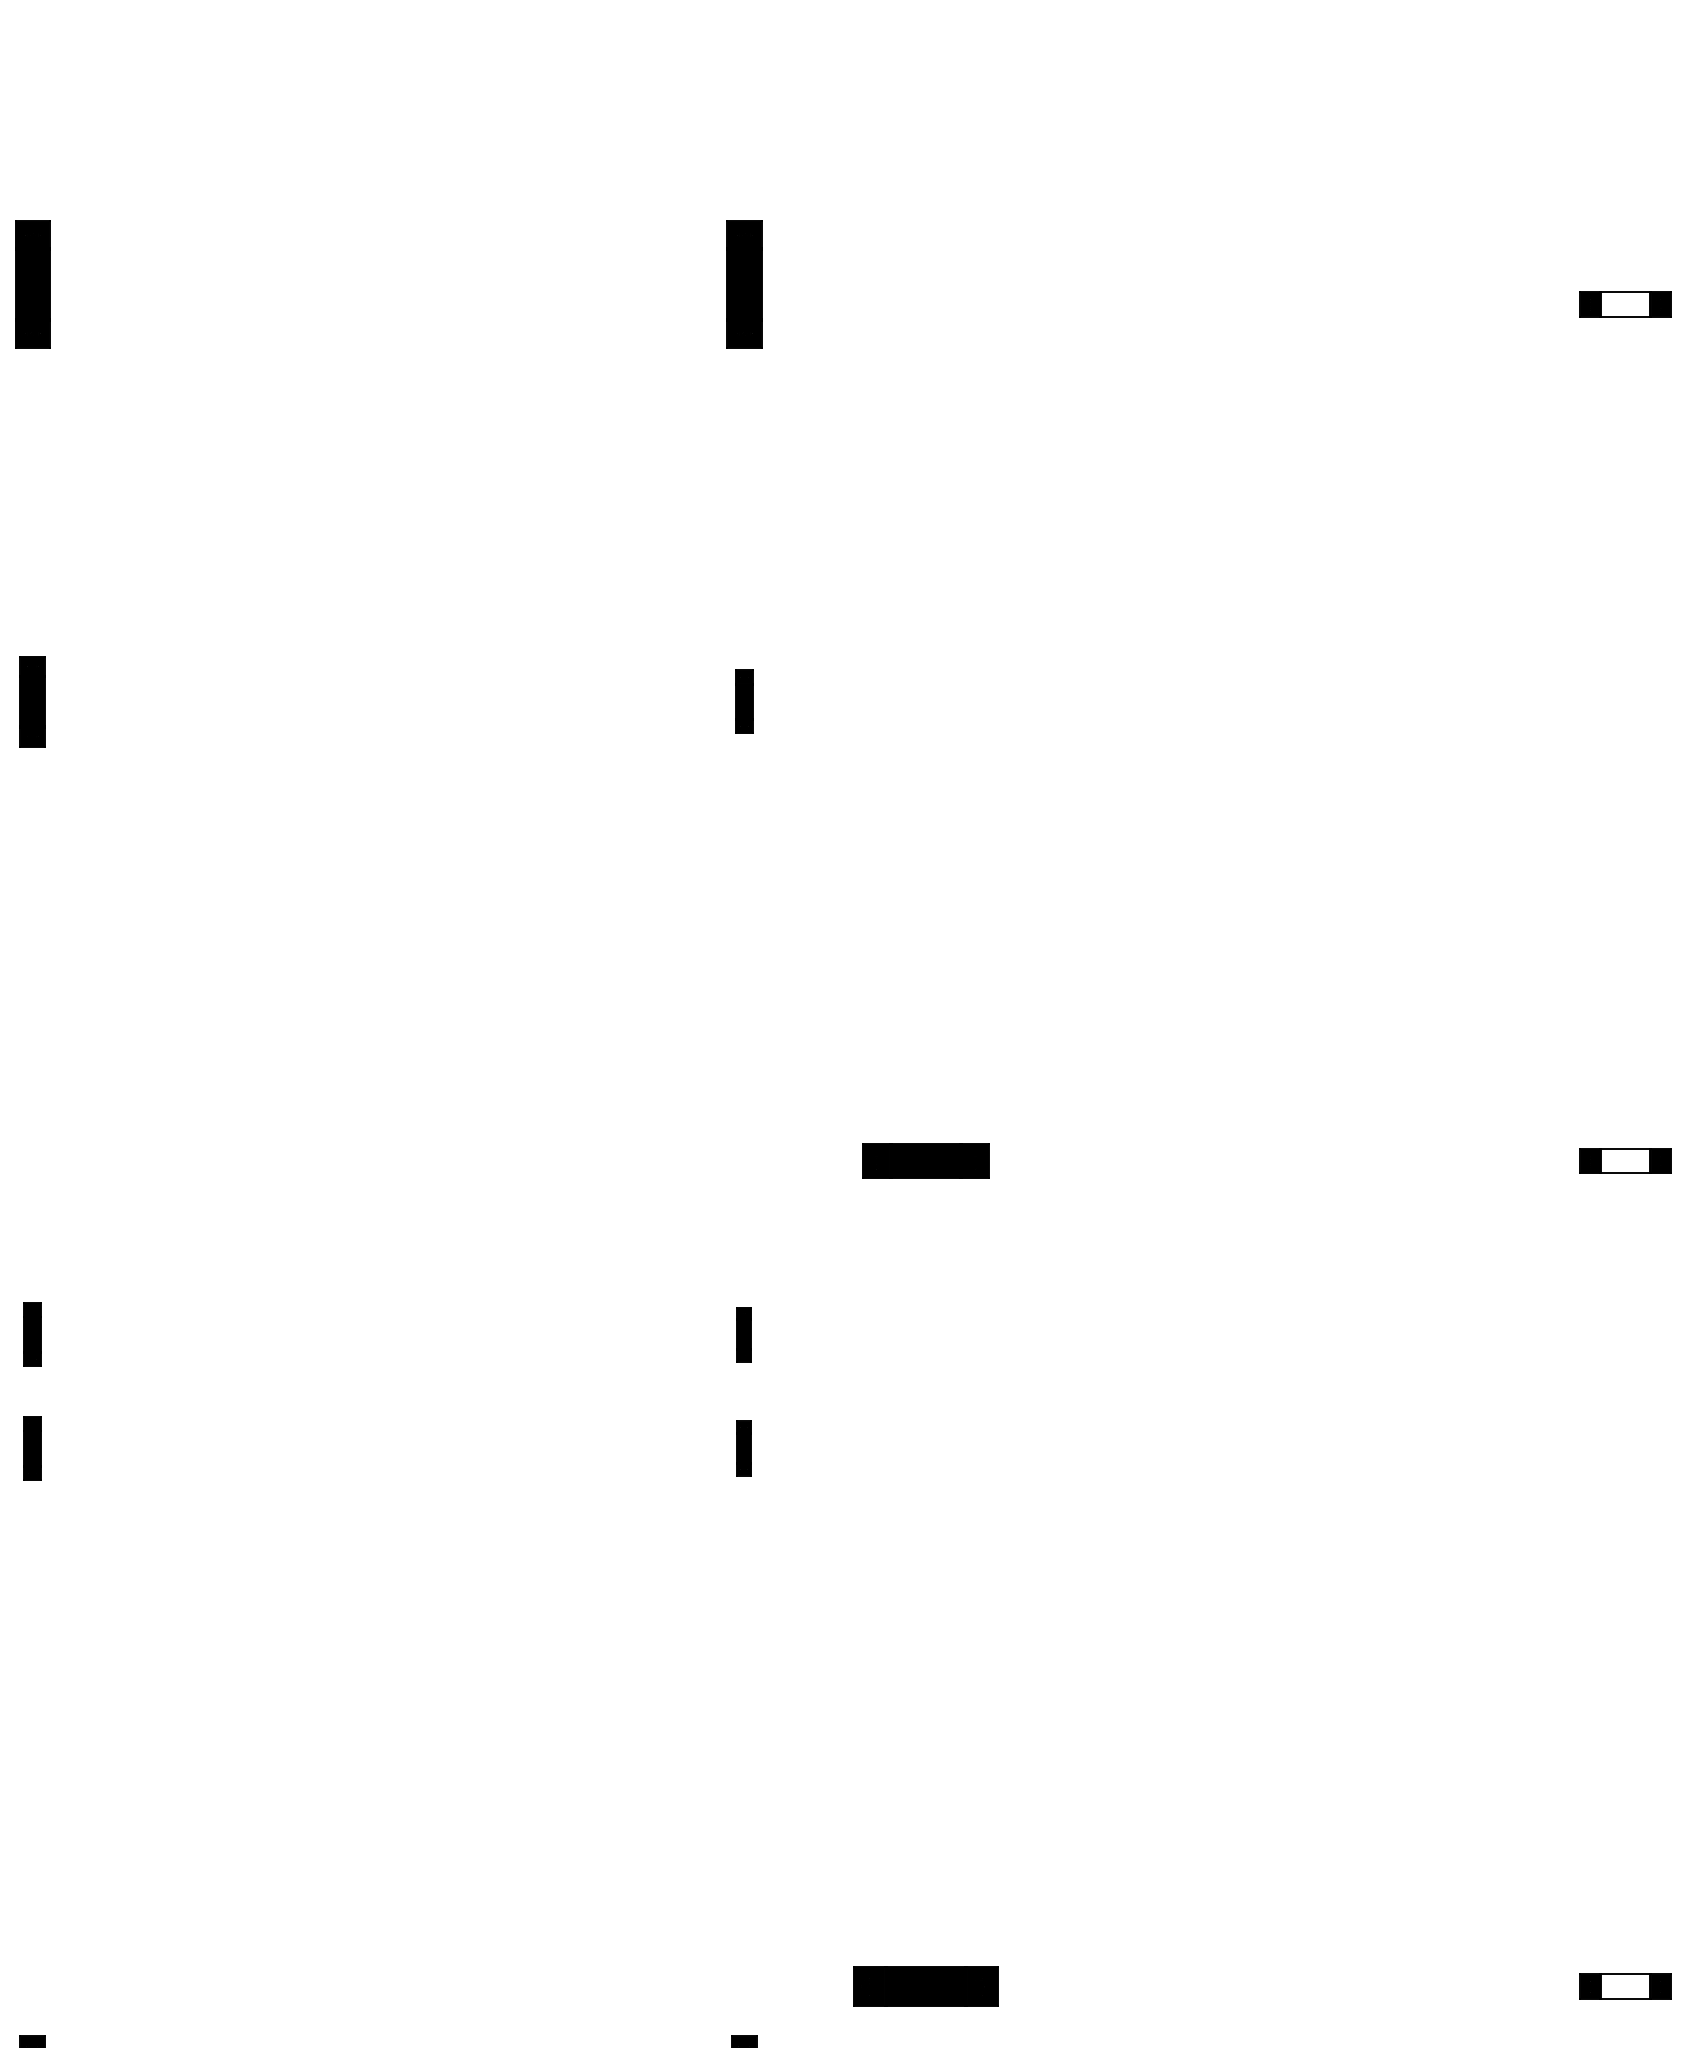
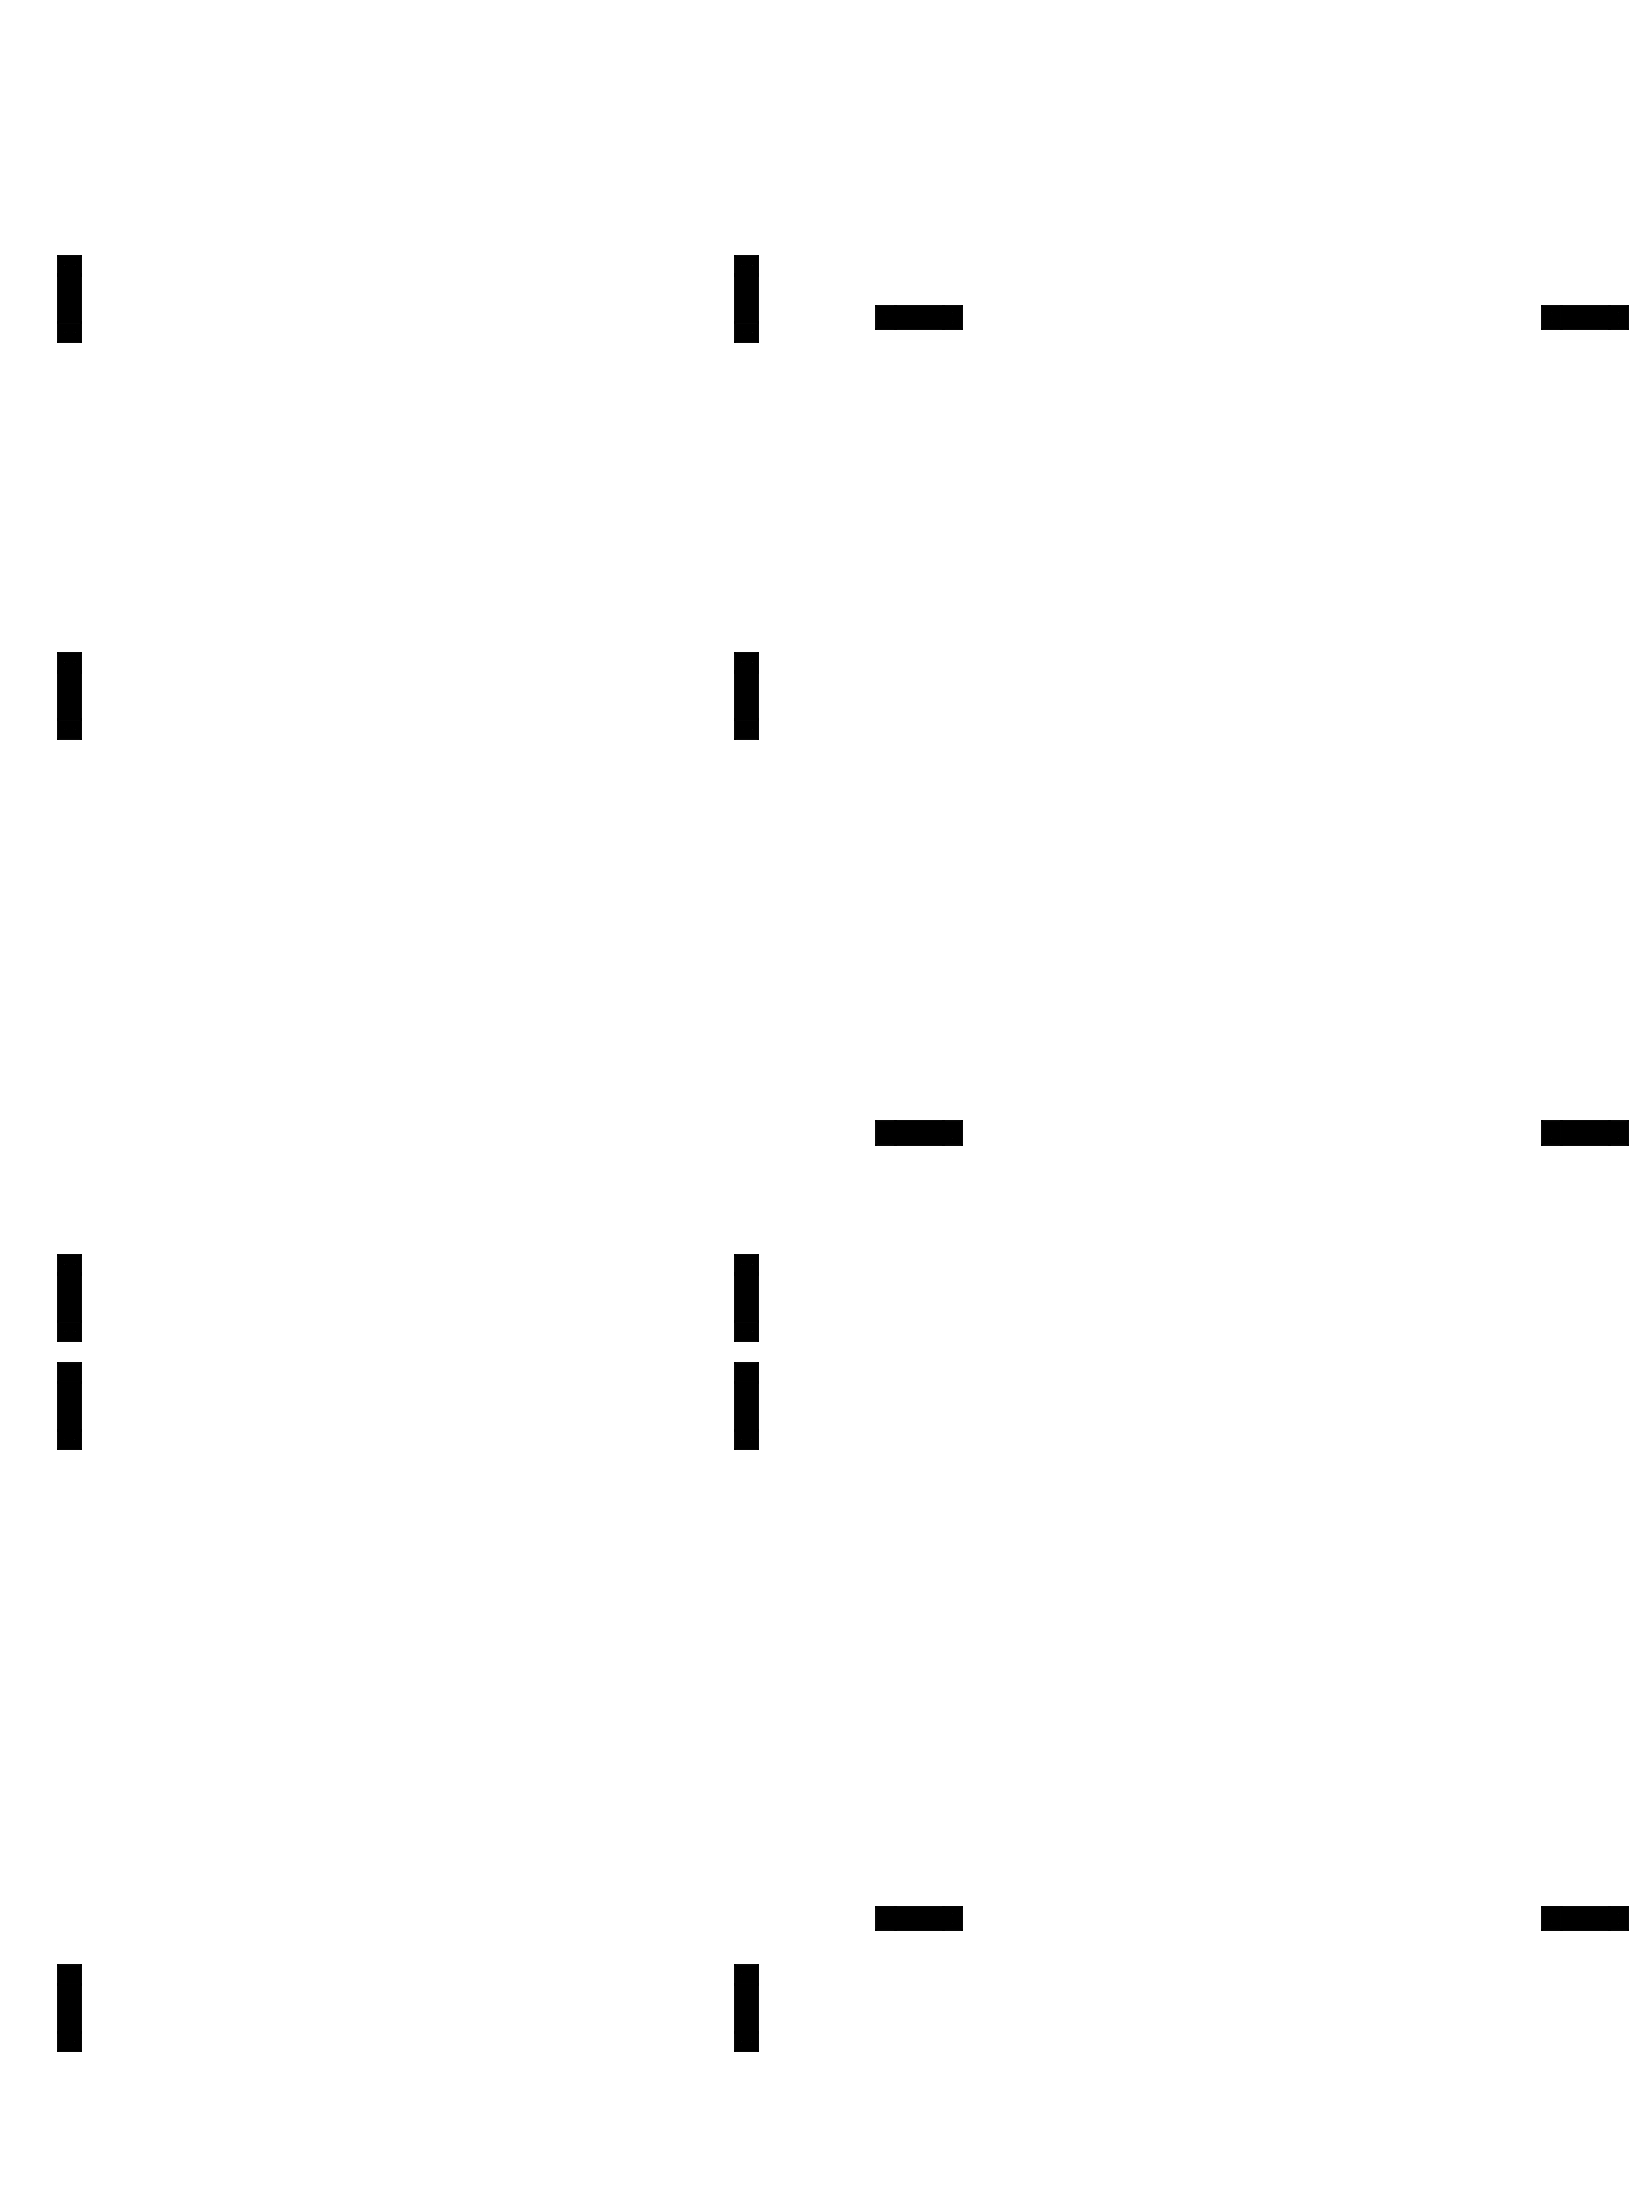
part: (32, 284) -> (69, 298), size x0.71
part: (743, 284) -> (746, 298), size x0.71
part: (924, 304) -> (918, 317), added
fill: (1625, 304) -> (1585, 317), added
part: (743, 701) -> (746, 695), size x1.43
part: (924, 1160) -> (918, 1132), size x0.71
fill: (1625, 1160) -> (1585, 1132), added
part: (32, 1334) -> (69, 1297), size x1.43
part: (743, 1334) -> (746, 1297), size x1.67
part: (32, 1447) -> (69, 1405), size x1.43
part: (743, 1447) -> (746, 1405), size x1.67
fill: (1625, 1985) -> (1585, 1917), added
part: (924, 1986) -> (918, 1918), size x0.62

